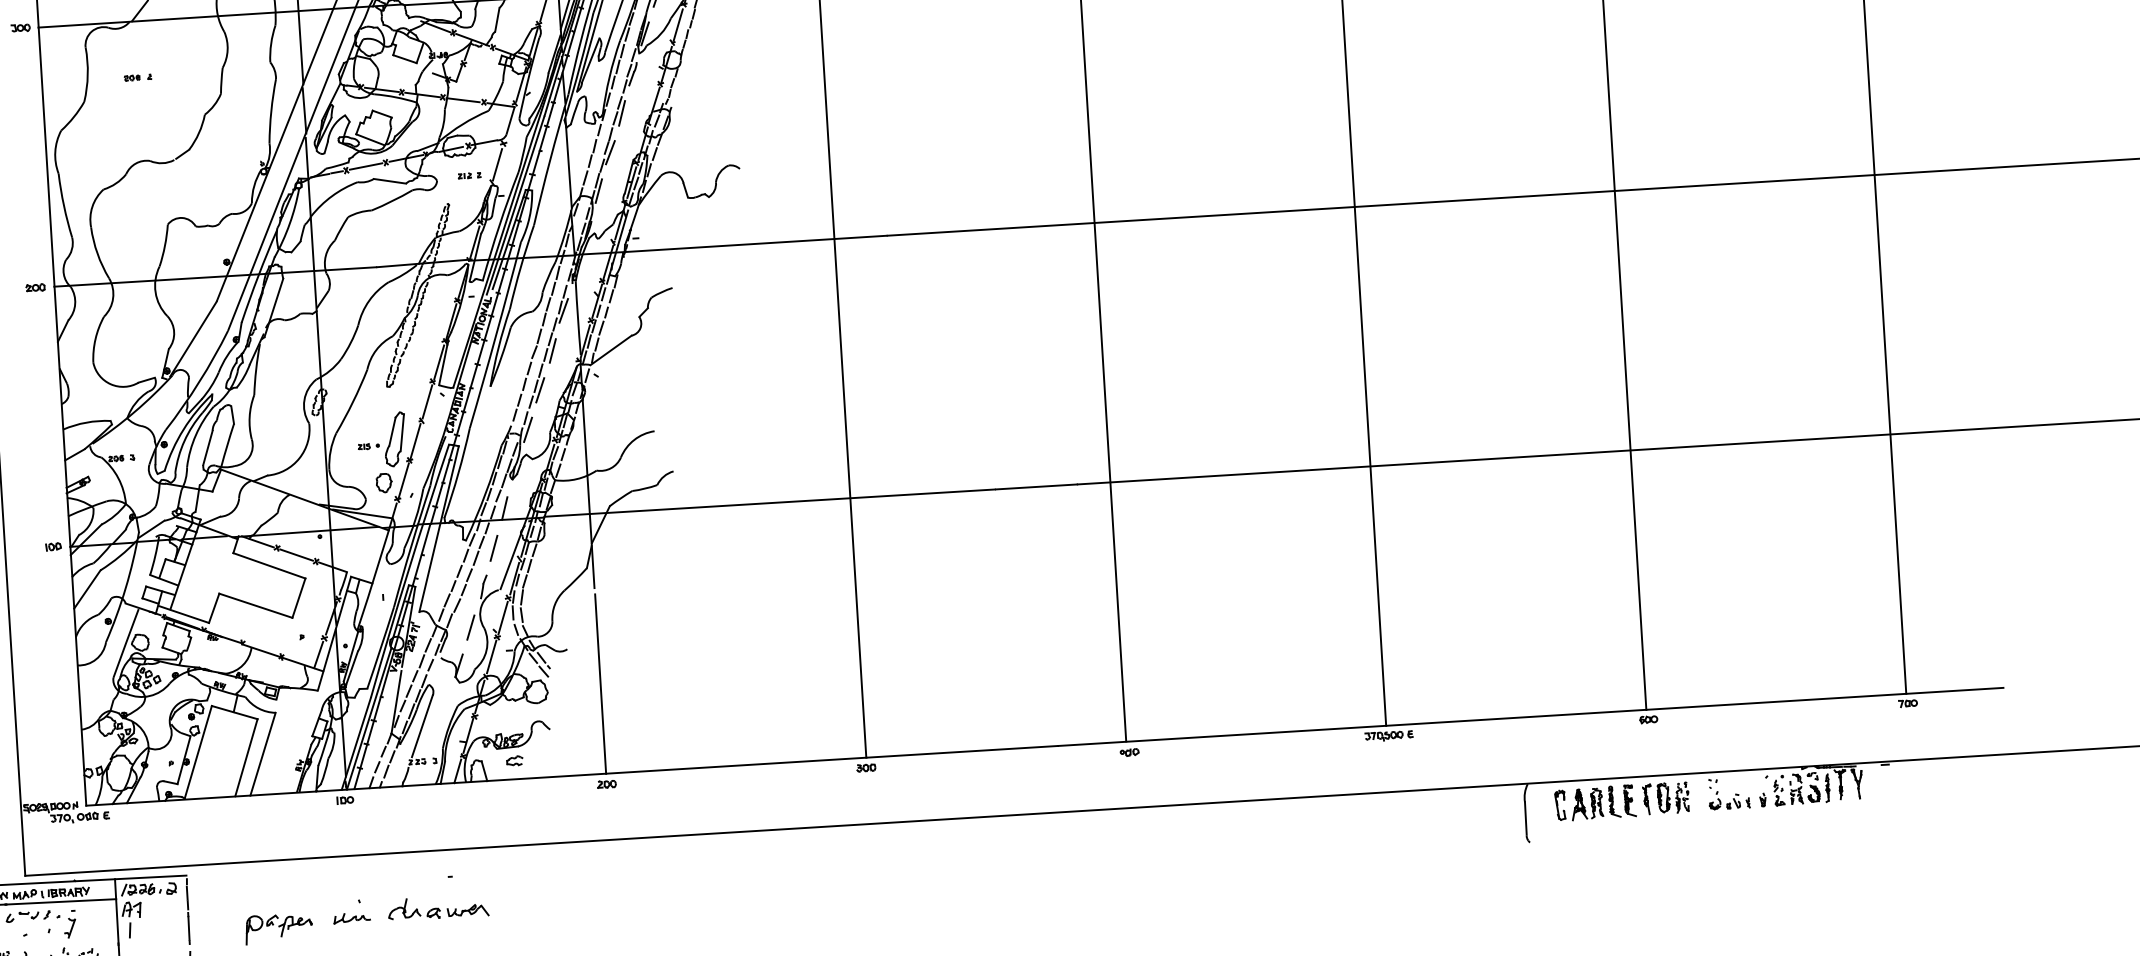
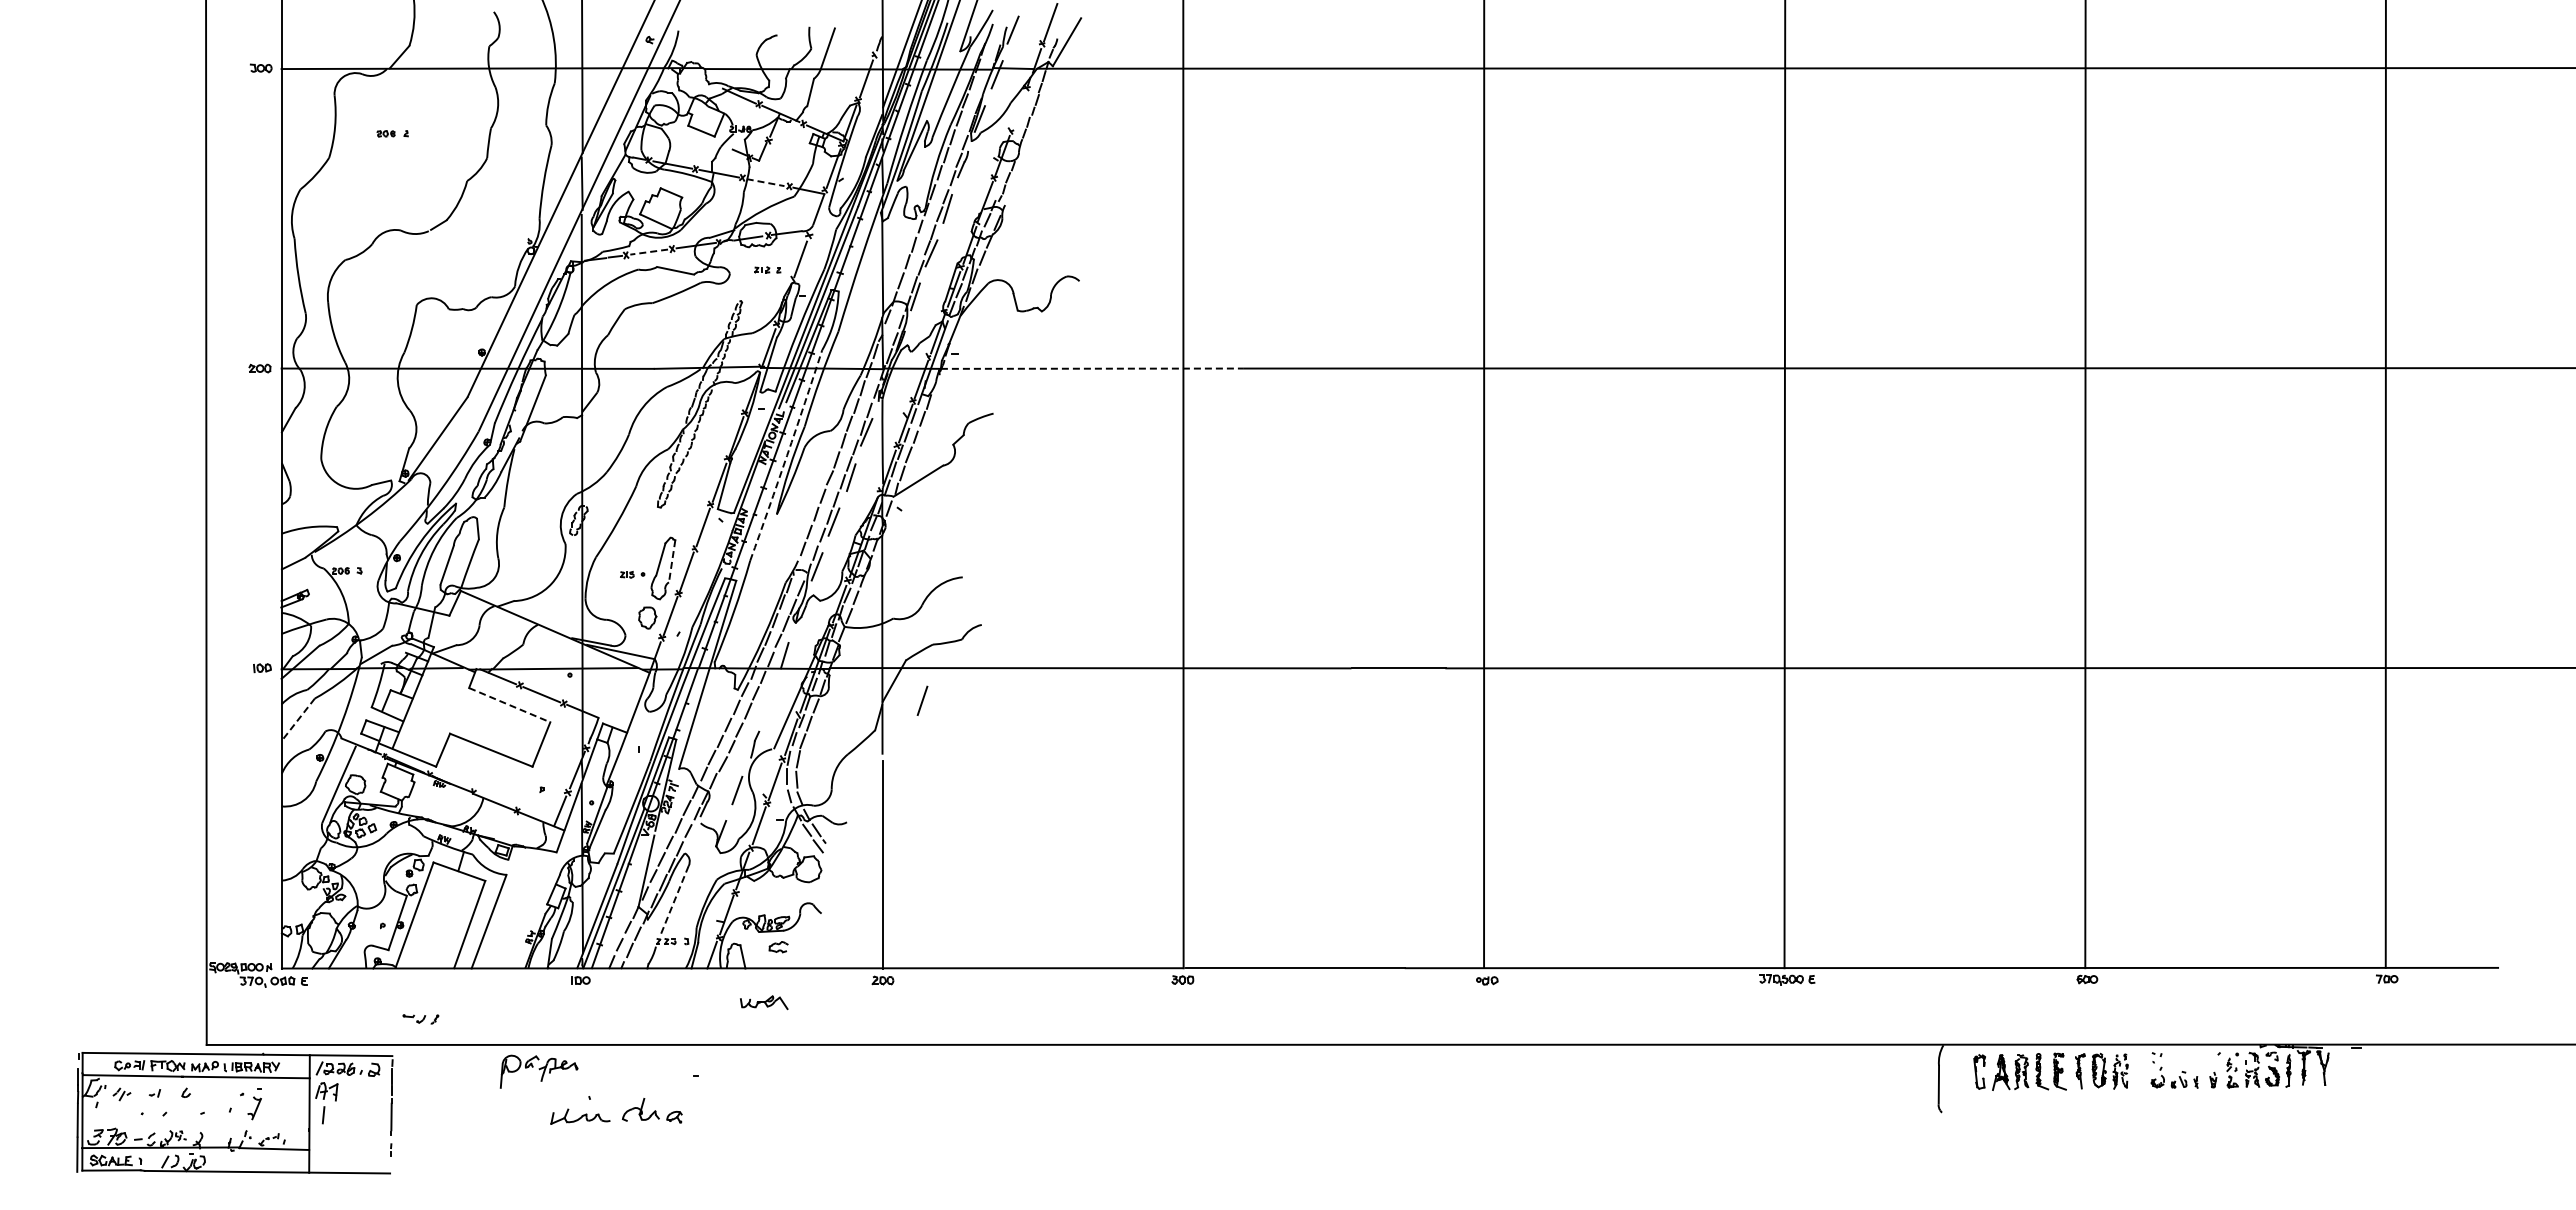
line: (678, 25) -> (1018, 111), removed
line: (463, 100) -> (766, 182), solid -> dashed
line: (365, 166) -> (648, 252), solid -> dashed
line: (755, 243) -> (1092, 368), solid -> dashed
arc: (496, 335) -> (787, 455), solid -> dashed
line: (402, 432) -> (672, 561), solid -> dashed
line: (493, 548) -> (922, 700), moved
line: (270, 566) -> (510, 705), solid -> dashed
line: (87, 589) -> (298, 719), solid -> dashed
line: (422, 726) -> (674, 900), solid -> dashed
part: (468, 910) -> (764, 1002), moved
part: (34, 915) -> (420, 1019), moved
part: (351, 917) -> (579, 1116), size x1.4
part: (278, 928) -> (538, 1071), moved

